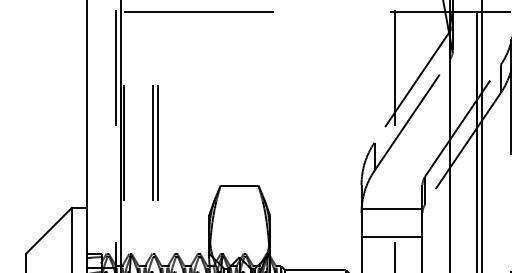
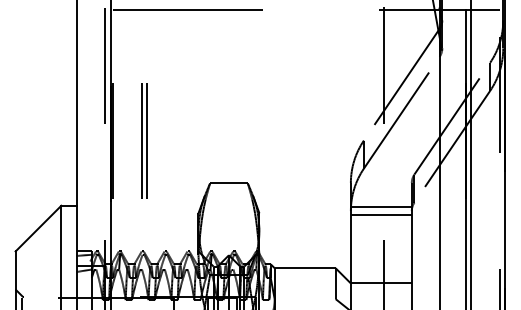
line: (391, 237) -> (380, 215), moved

